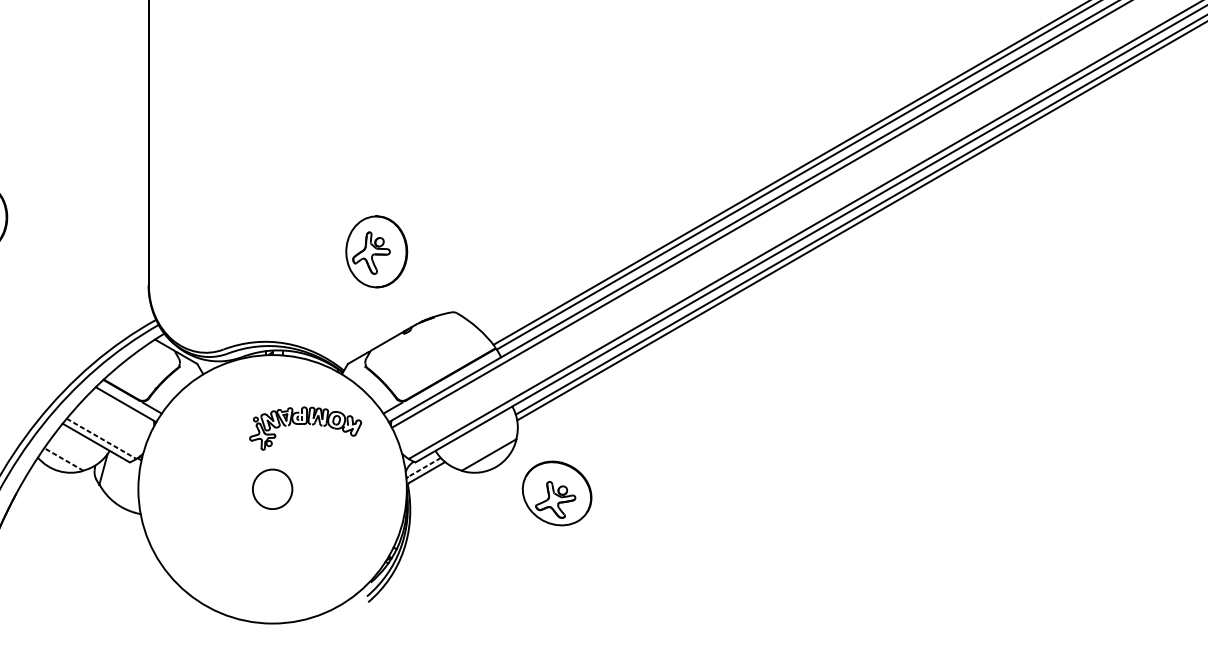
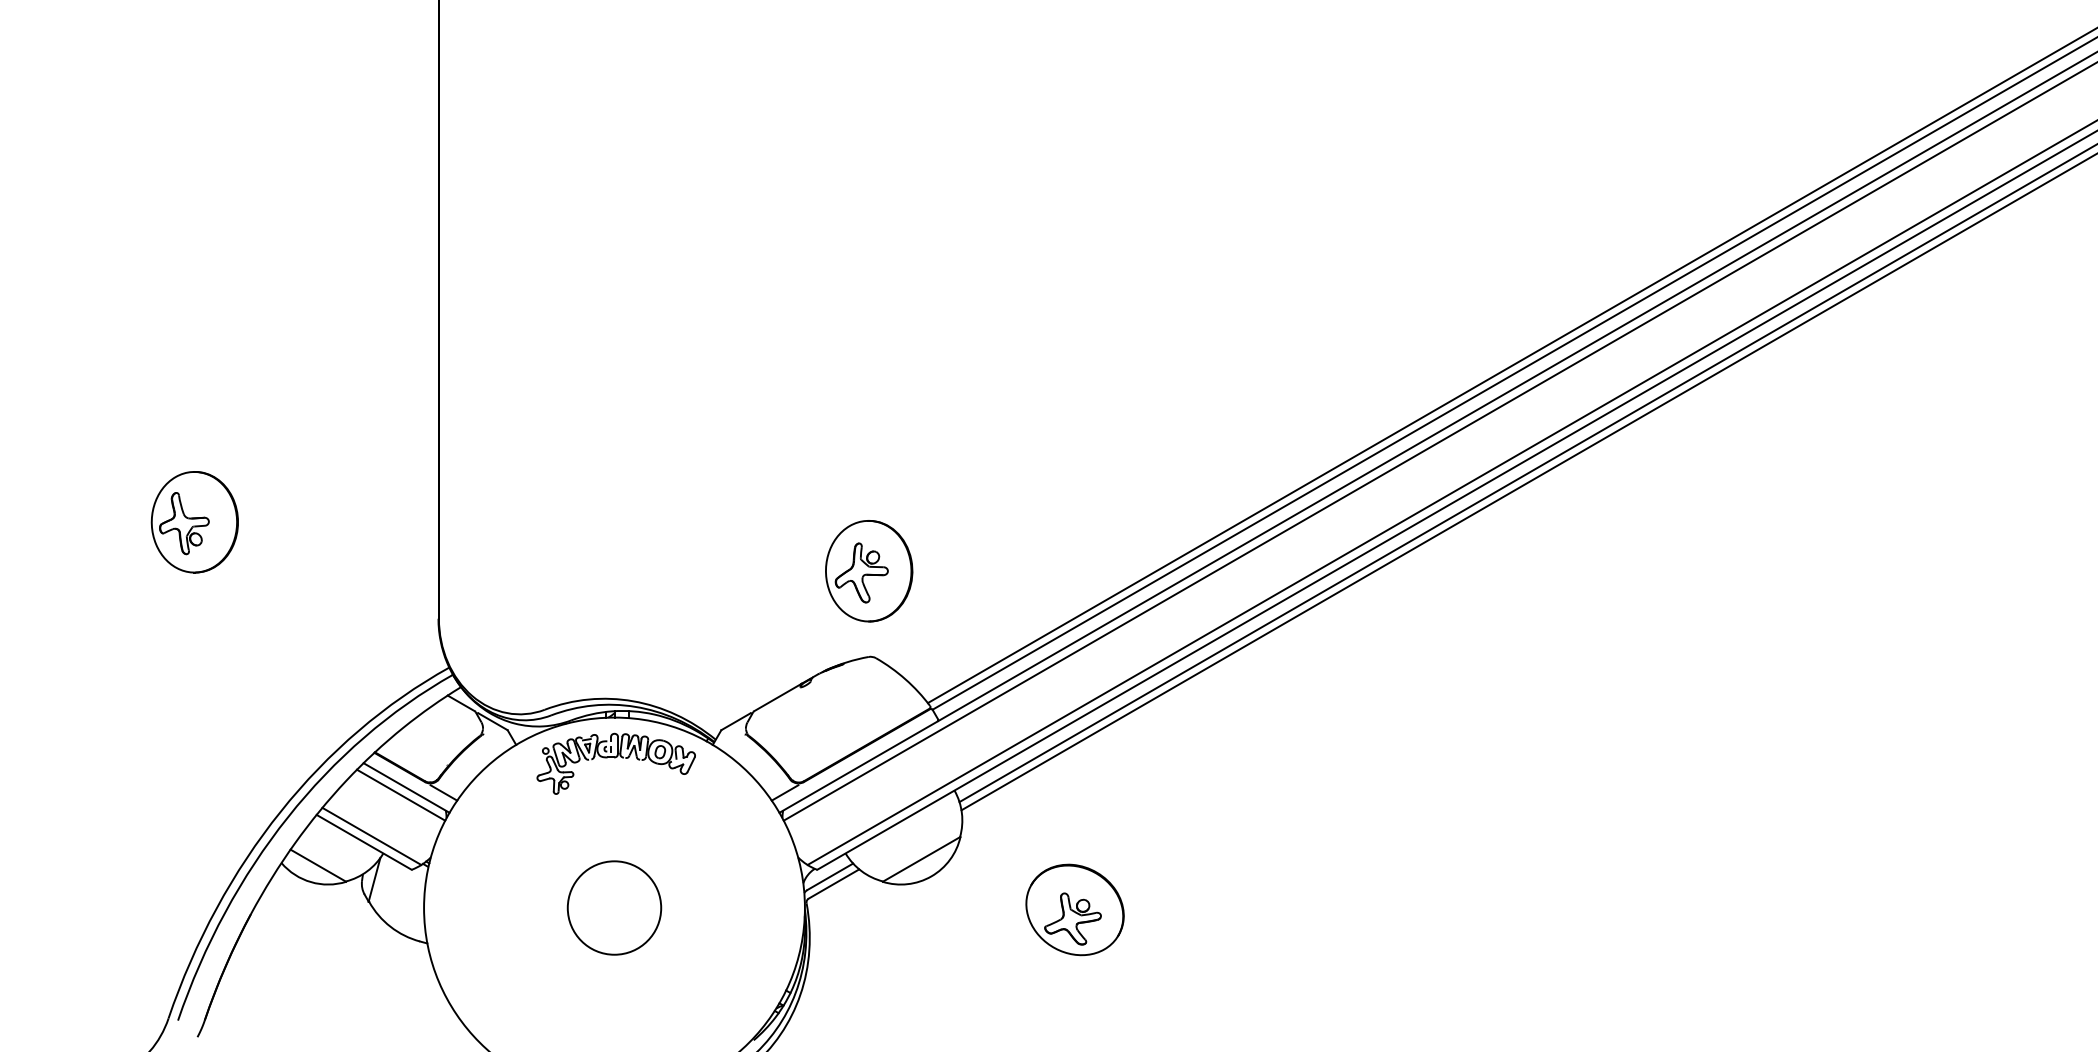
part: (376, 252) -> (869, 571), moved
line: (121, 409) -> (400, 794), added
part: (305, 428) -> (615, 763), moved
line: (102, 438) -> (372, 836), dashed -> solid
line: (63, 459) -> (317, 865), dashed -> solid
line: (424, 467) -> (829, 877), dashed -> solid
circle: (272, 488) -> (614, 907), size x1.67
part: (556, 493) -> (1074, 909), moved

